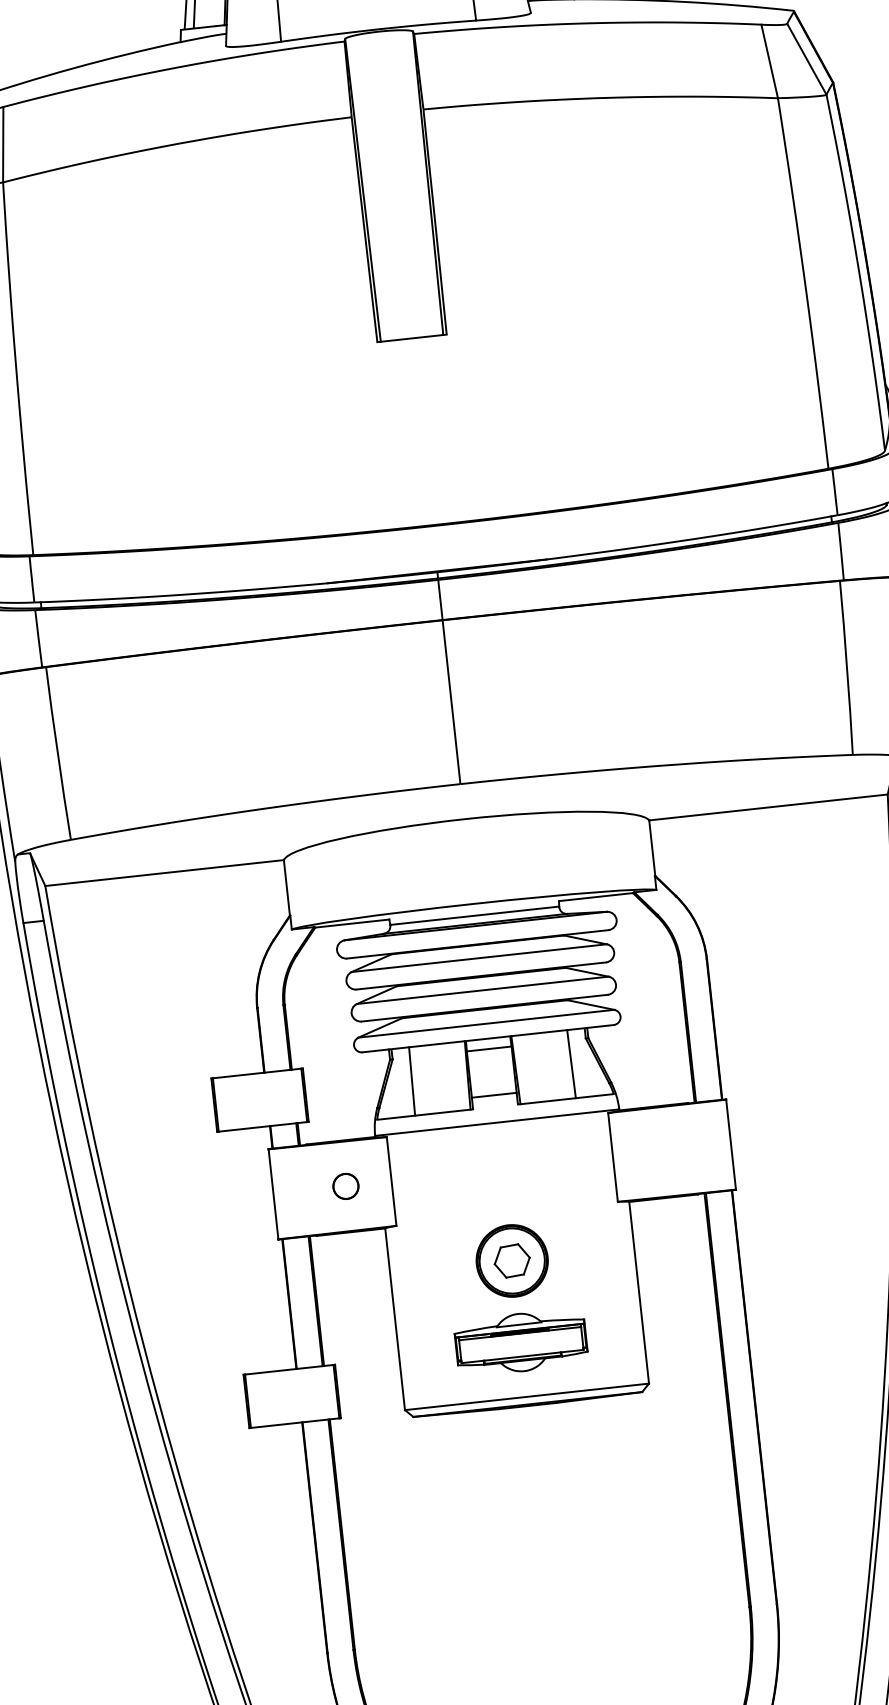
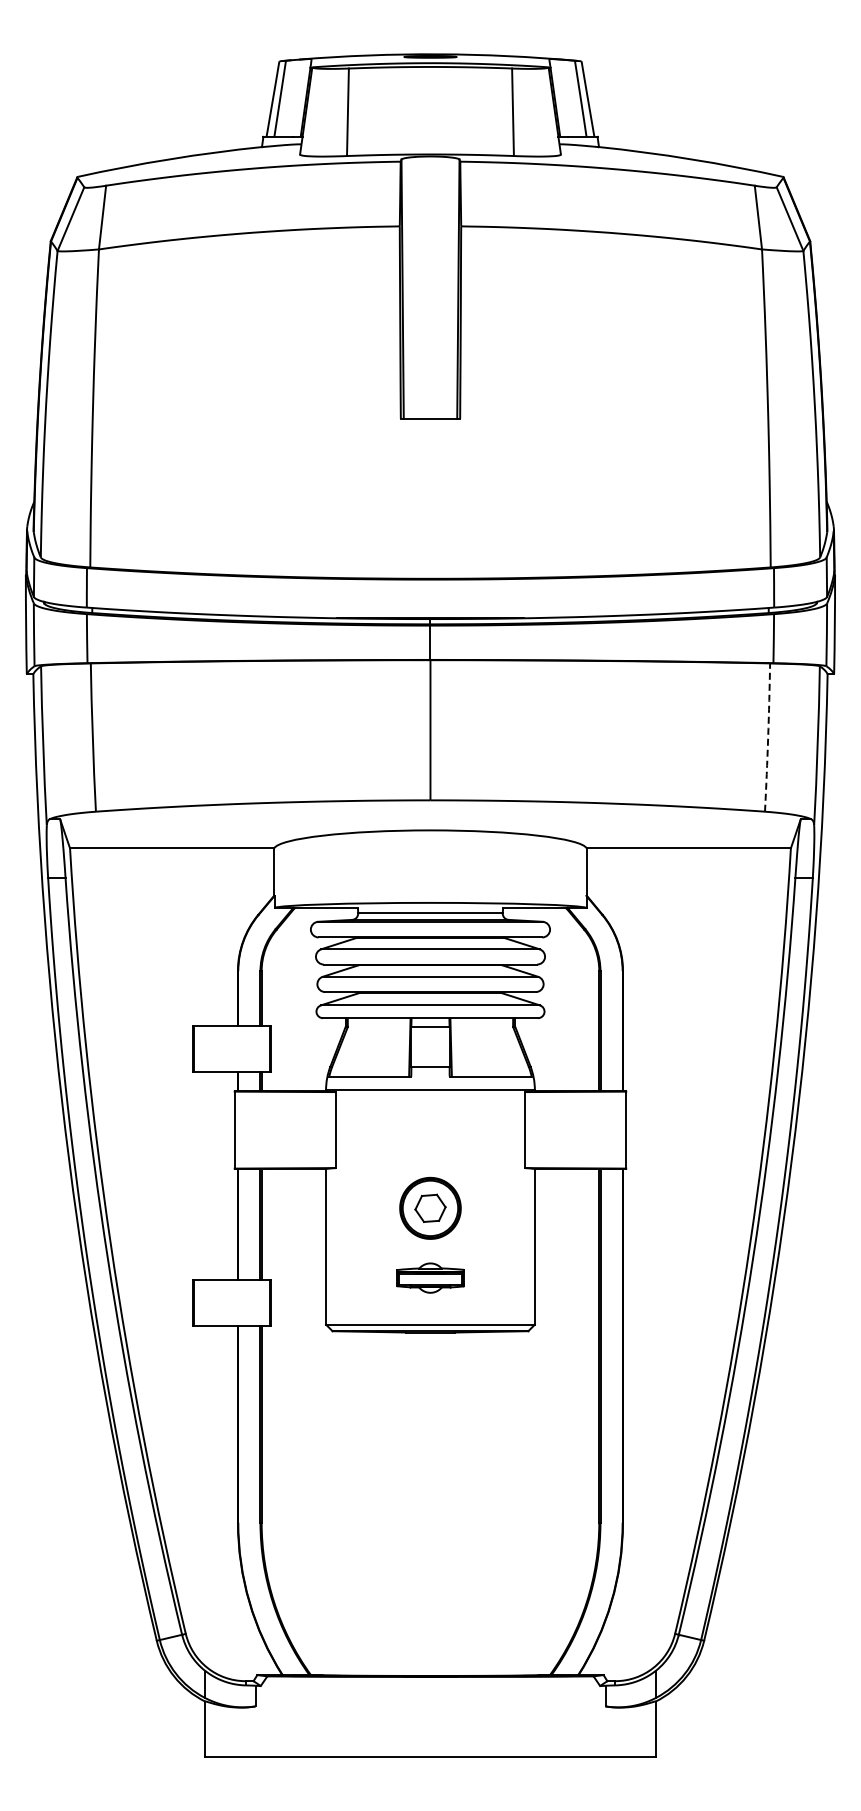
arc: (847, 667) -> (768, 737), solid -> dashed
line: (571, 1064) -> (498, 1047), removed
line: (411, 1081) -> (361, 1047), removed
circle: (345, 1185) -> (296, 1129), removed
part: (521, 1341) -> (430, 1277), size x0.6

